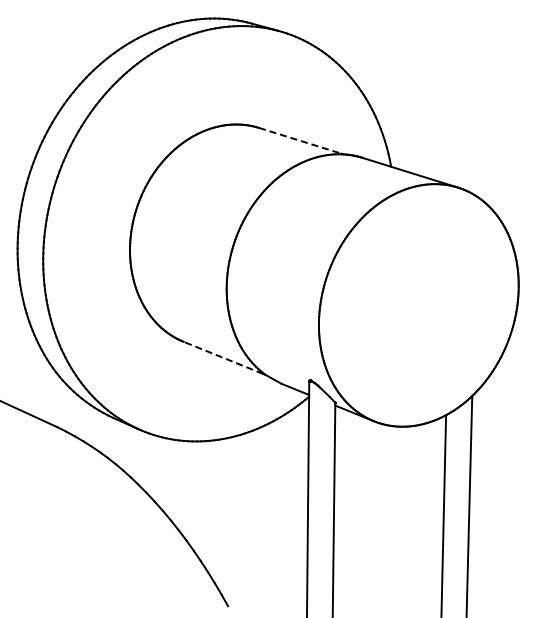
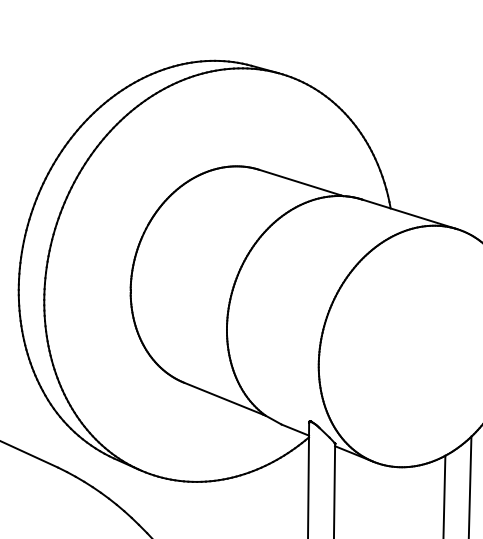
line: (300, 140) -> (300, 182), dashed -> solid
line: (223, 357) -> (223, 398), dashed -> solid

